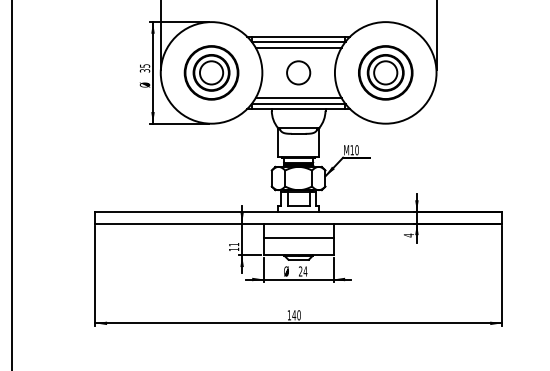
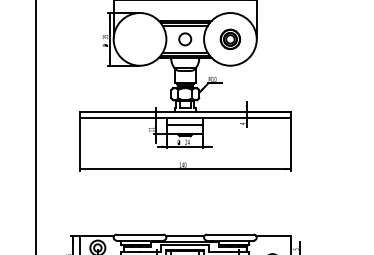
part: (210, 73) -> (139, 39), removed
part: (385, 73) -> (230, 39), size x0.7

